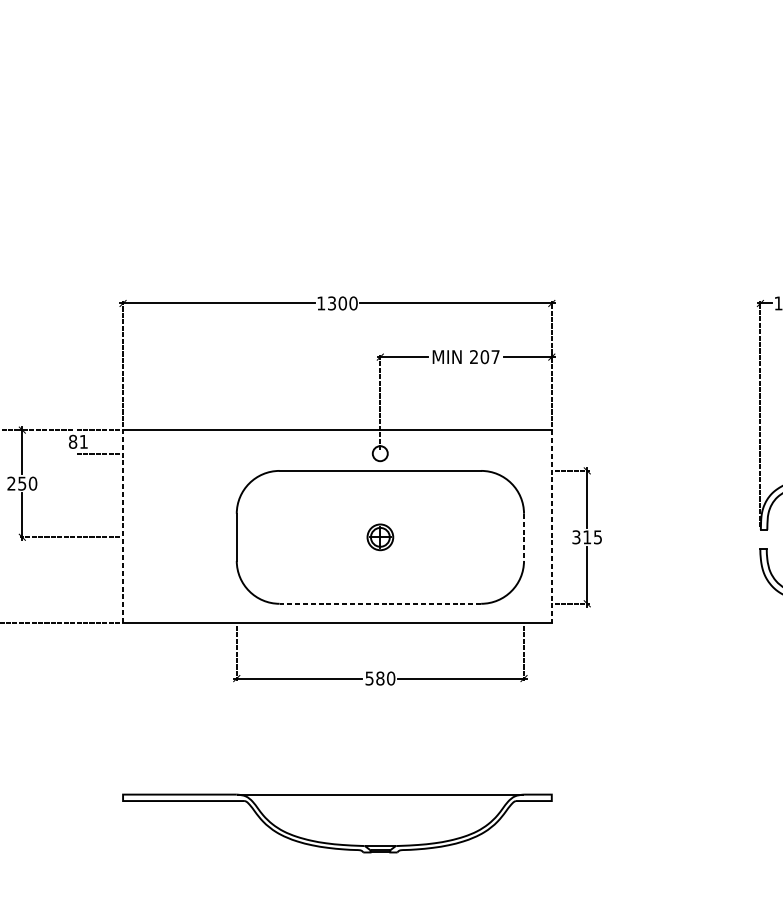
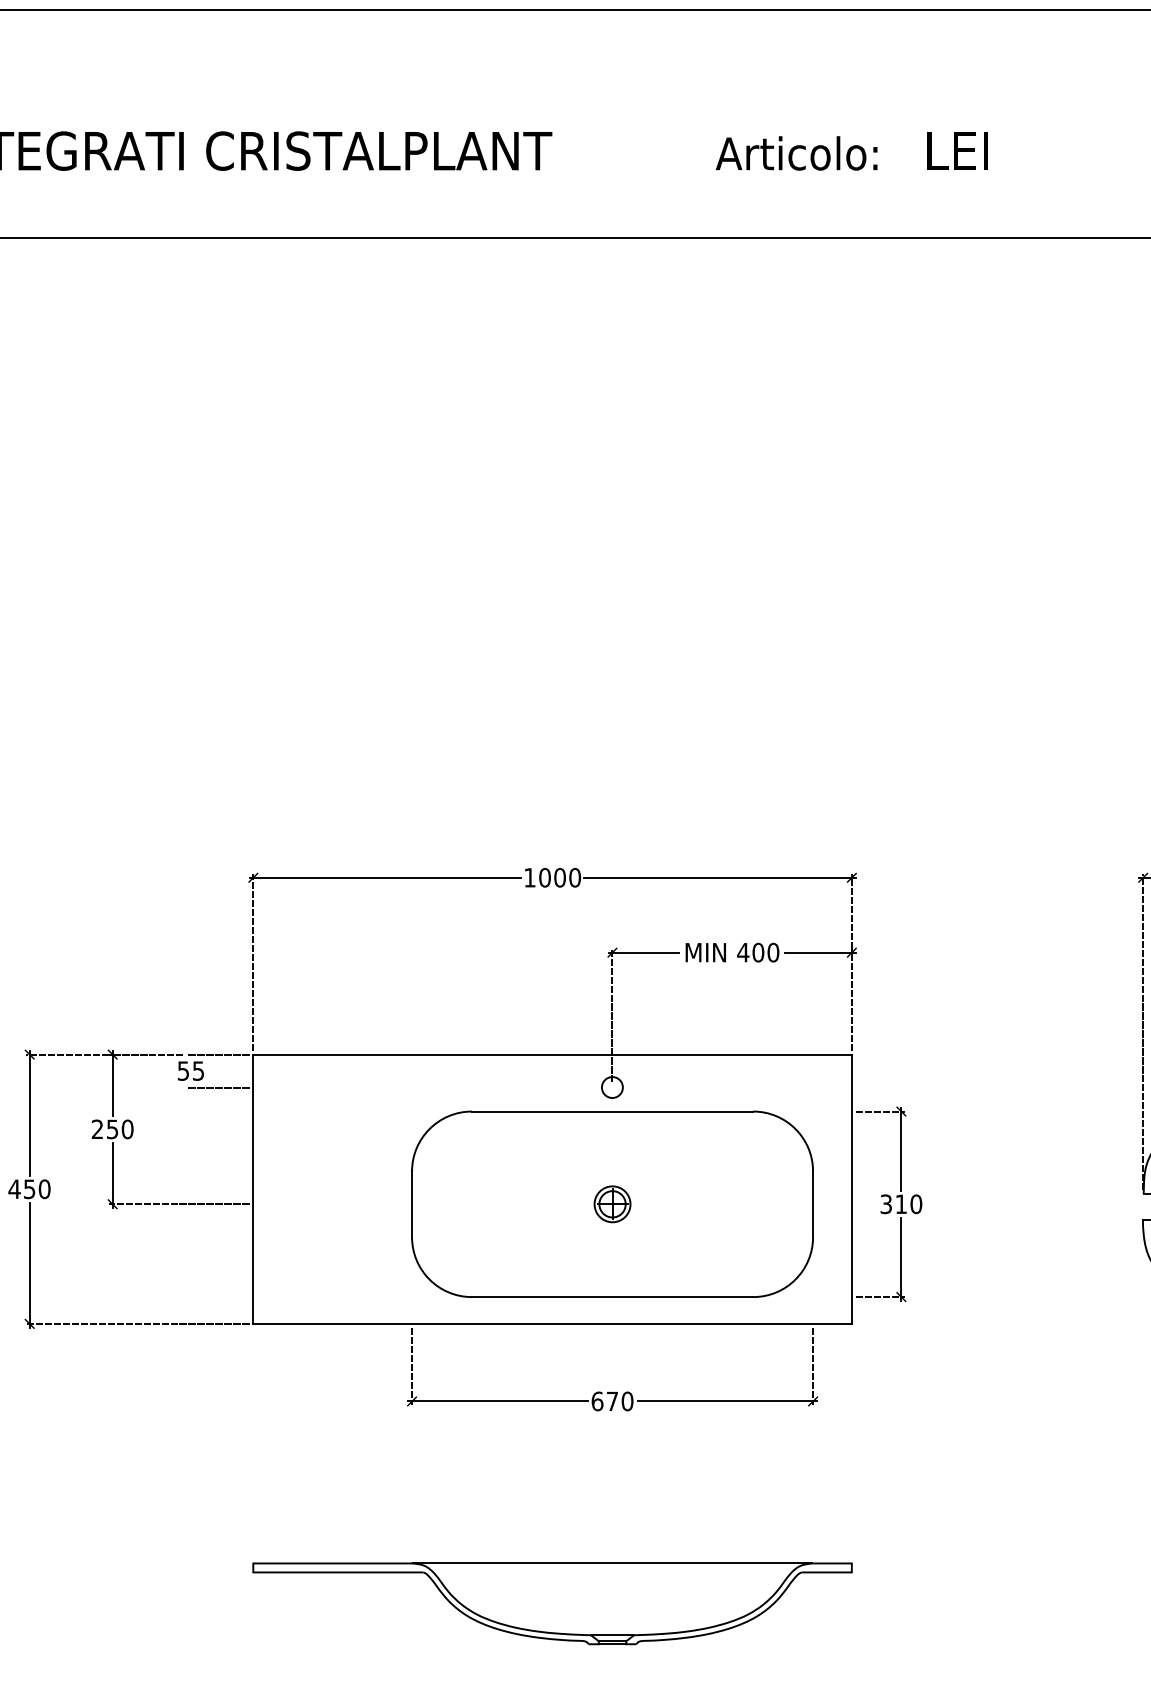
text: (331, 303) -> (544, 877), 1300 -> 1000
text: (484, 356) -> (758, 952), 207 -> 400
text: (78, 441) -> (190, 1070), 81 -> 55
line: (123, 526) -> (253, 1189), dashed -> solid
line: (551, 526) -> (851, 1189), dashed -> solid
line: (524, 537) -> (813, 1204), dashed -> solid
text: (598, 537) -> (916, 1204), 315 -> 310
line: (380, 604) -> (612, 1297), dashed -> solid
text: (374, 678) -> (604, 1401), 580 -> 670

